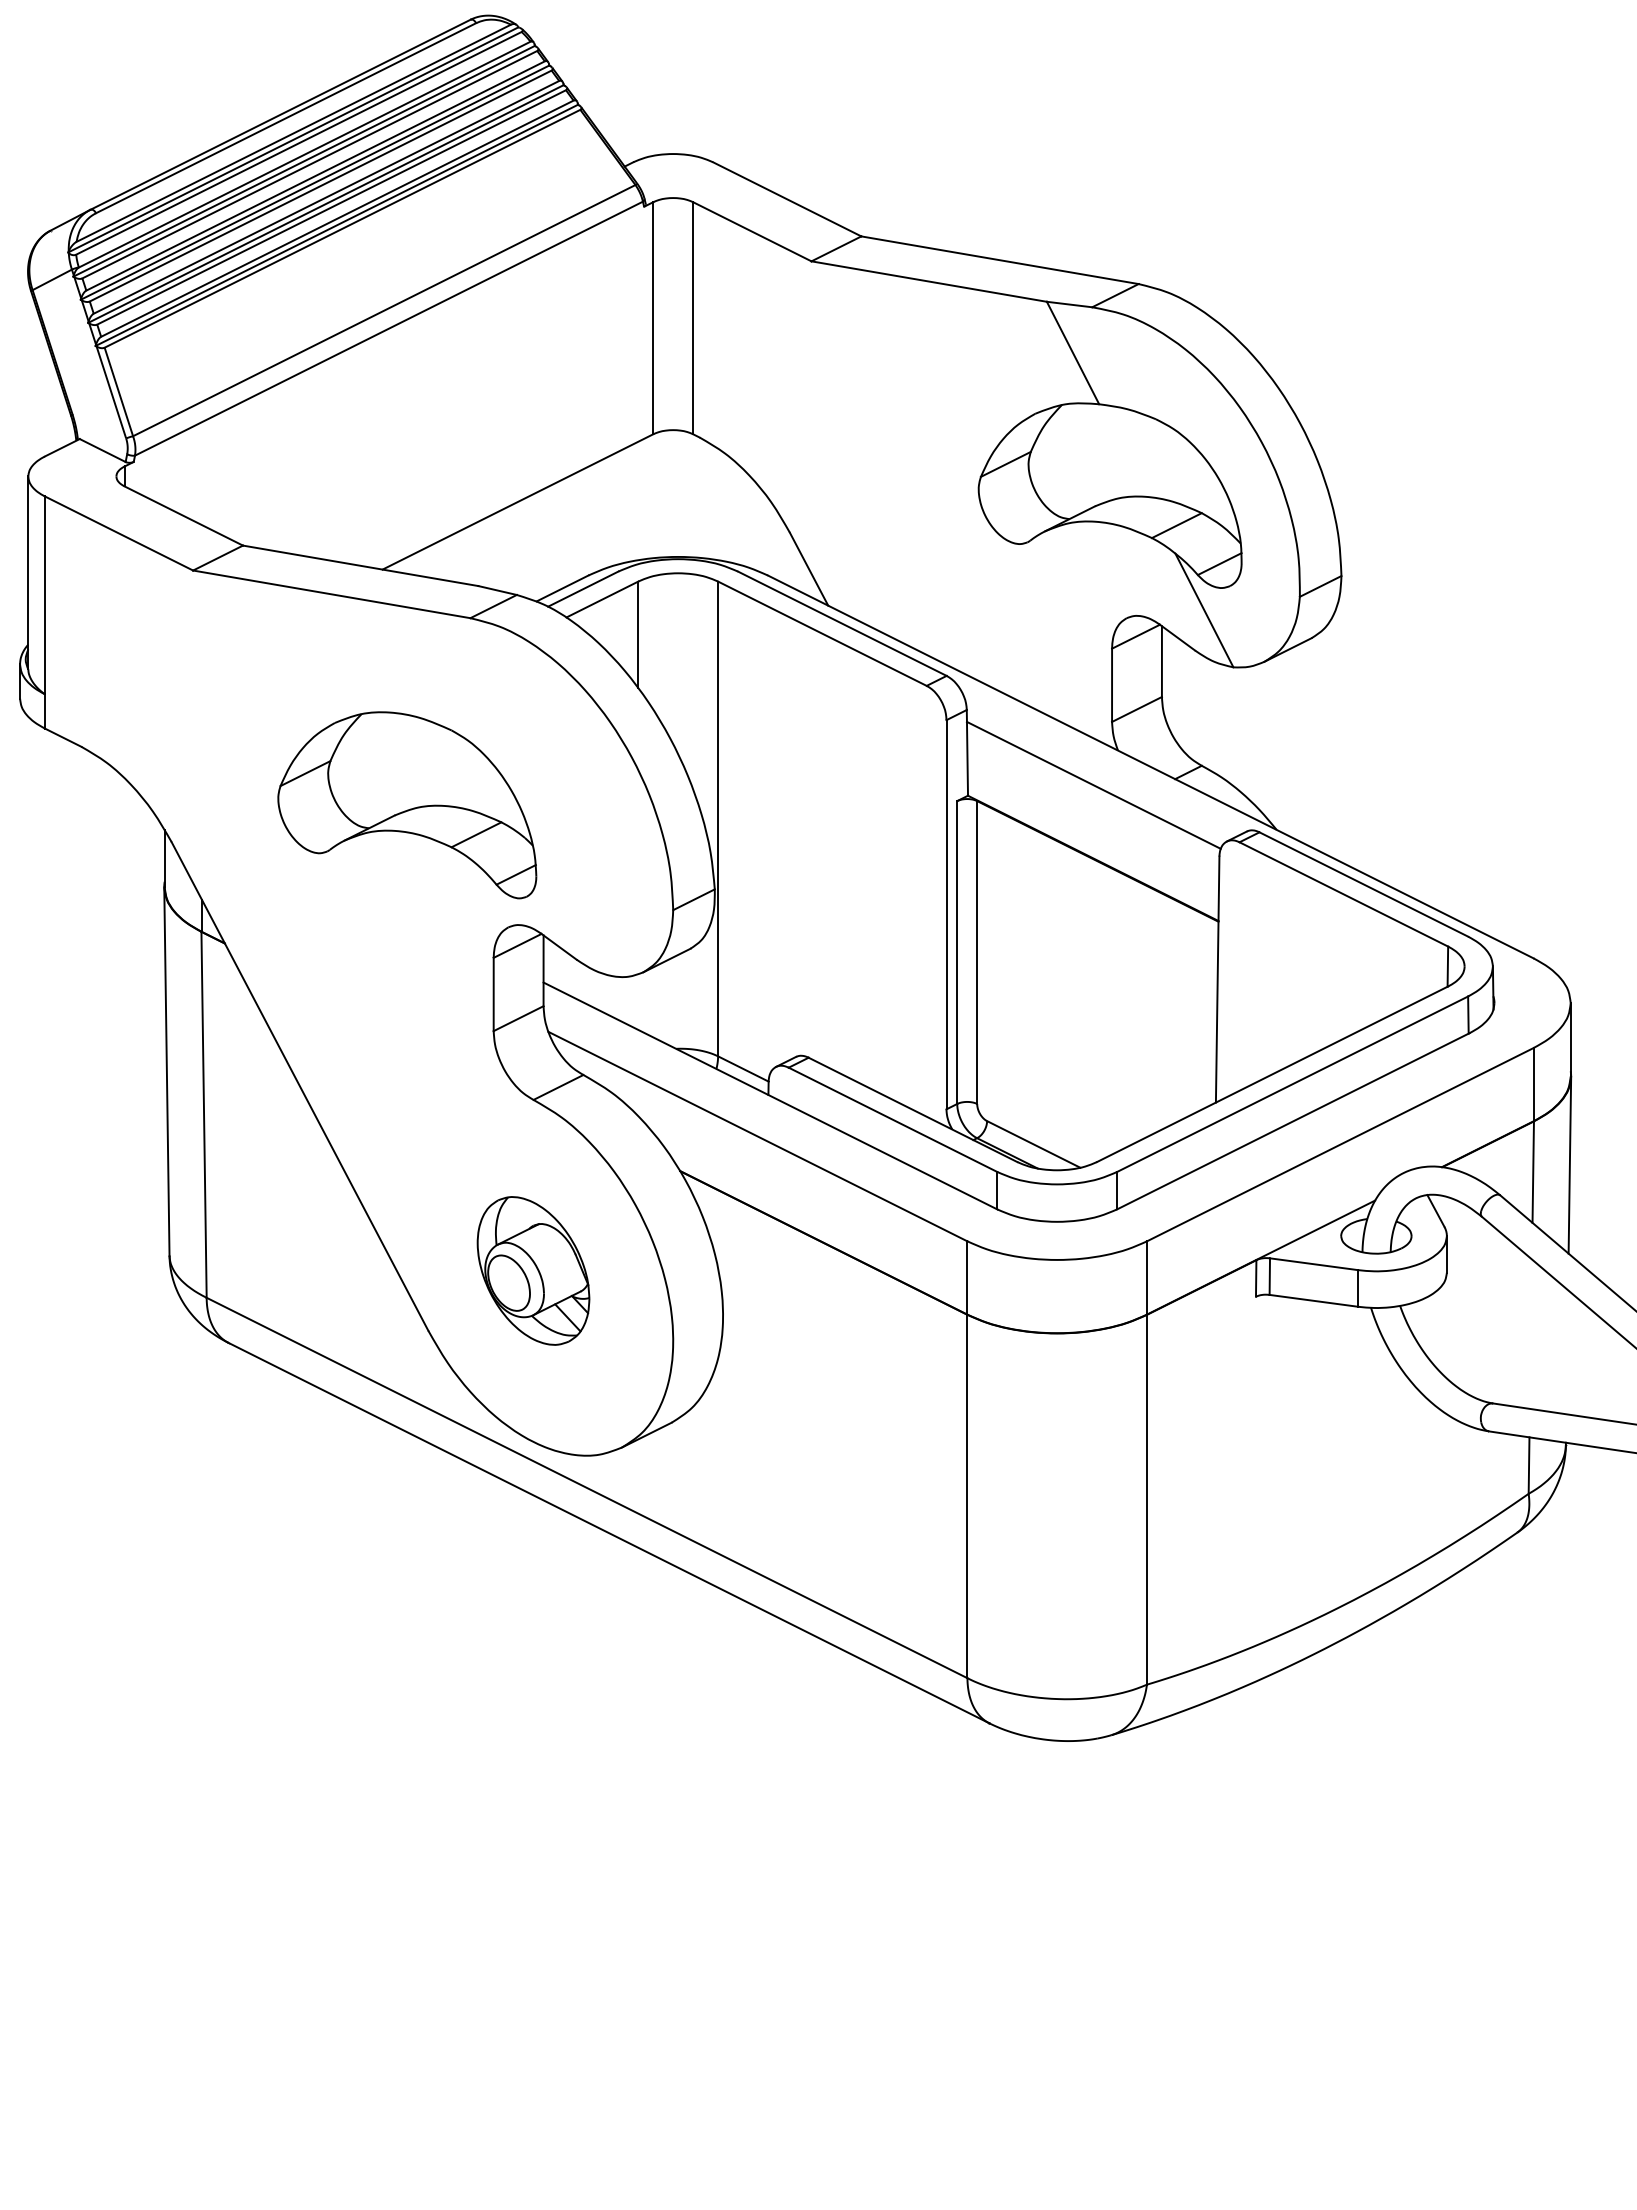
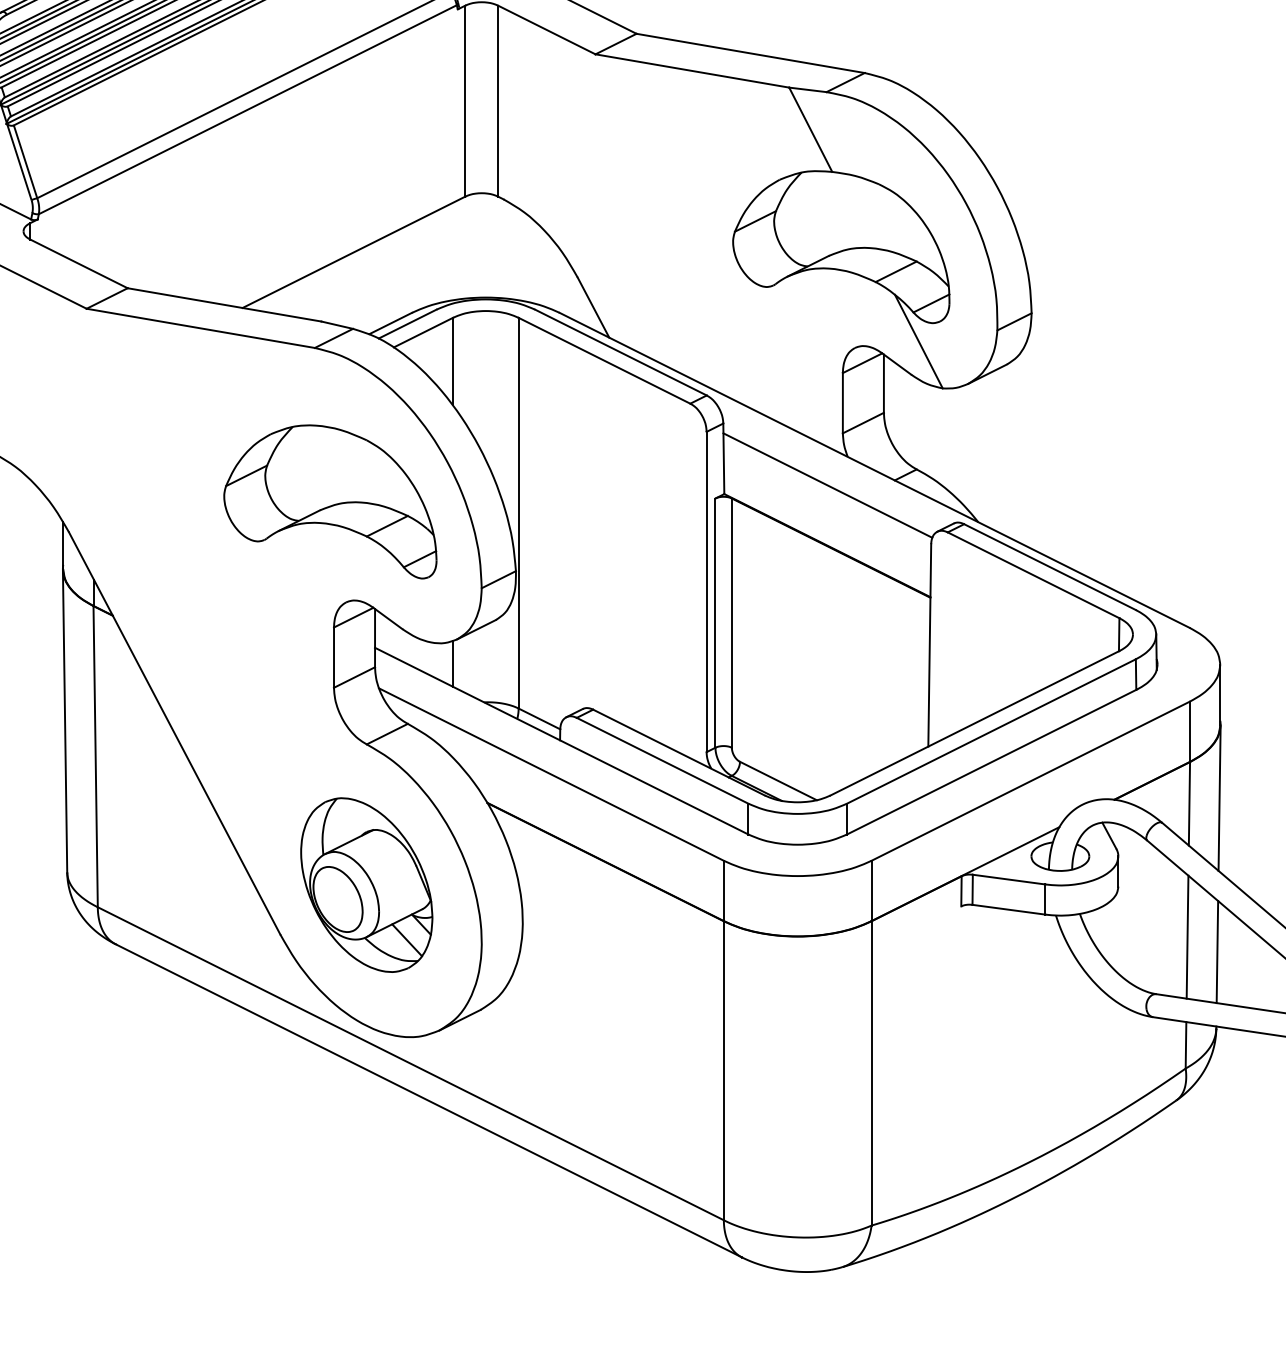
part: (407, 805) -> (330, 502), moved
line: (638, 1001) -> (453, 663), added
part: (533, 1270) -> (366, 884), size x1.43
line: (1530, 1333) -> (1187, 936), added
line: (1567, 1352) -> (1217, 952), added

